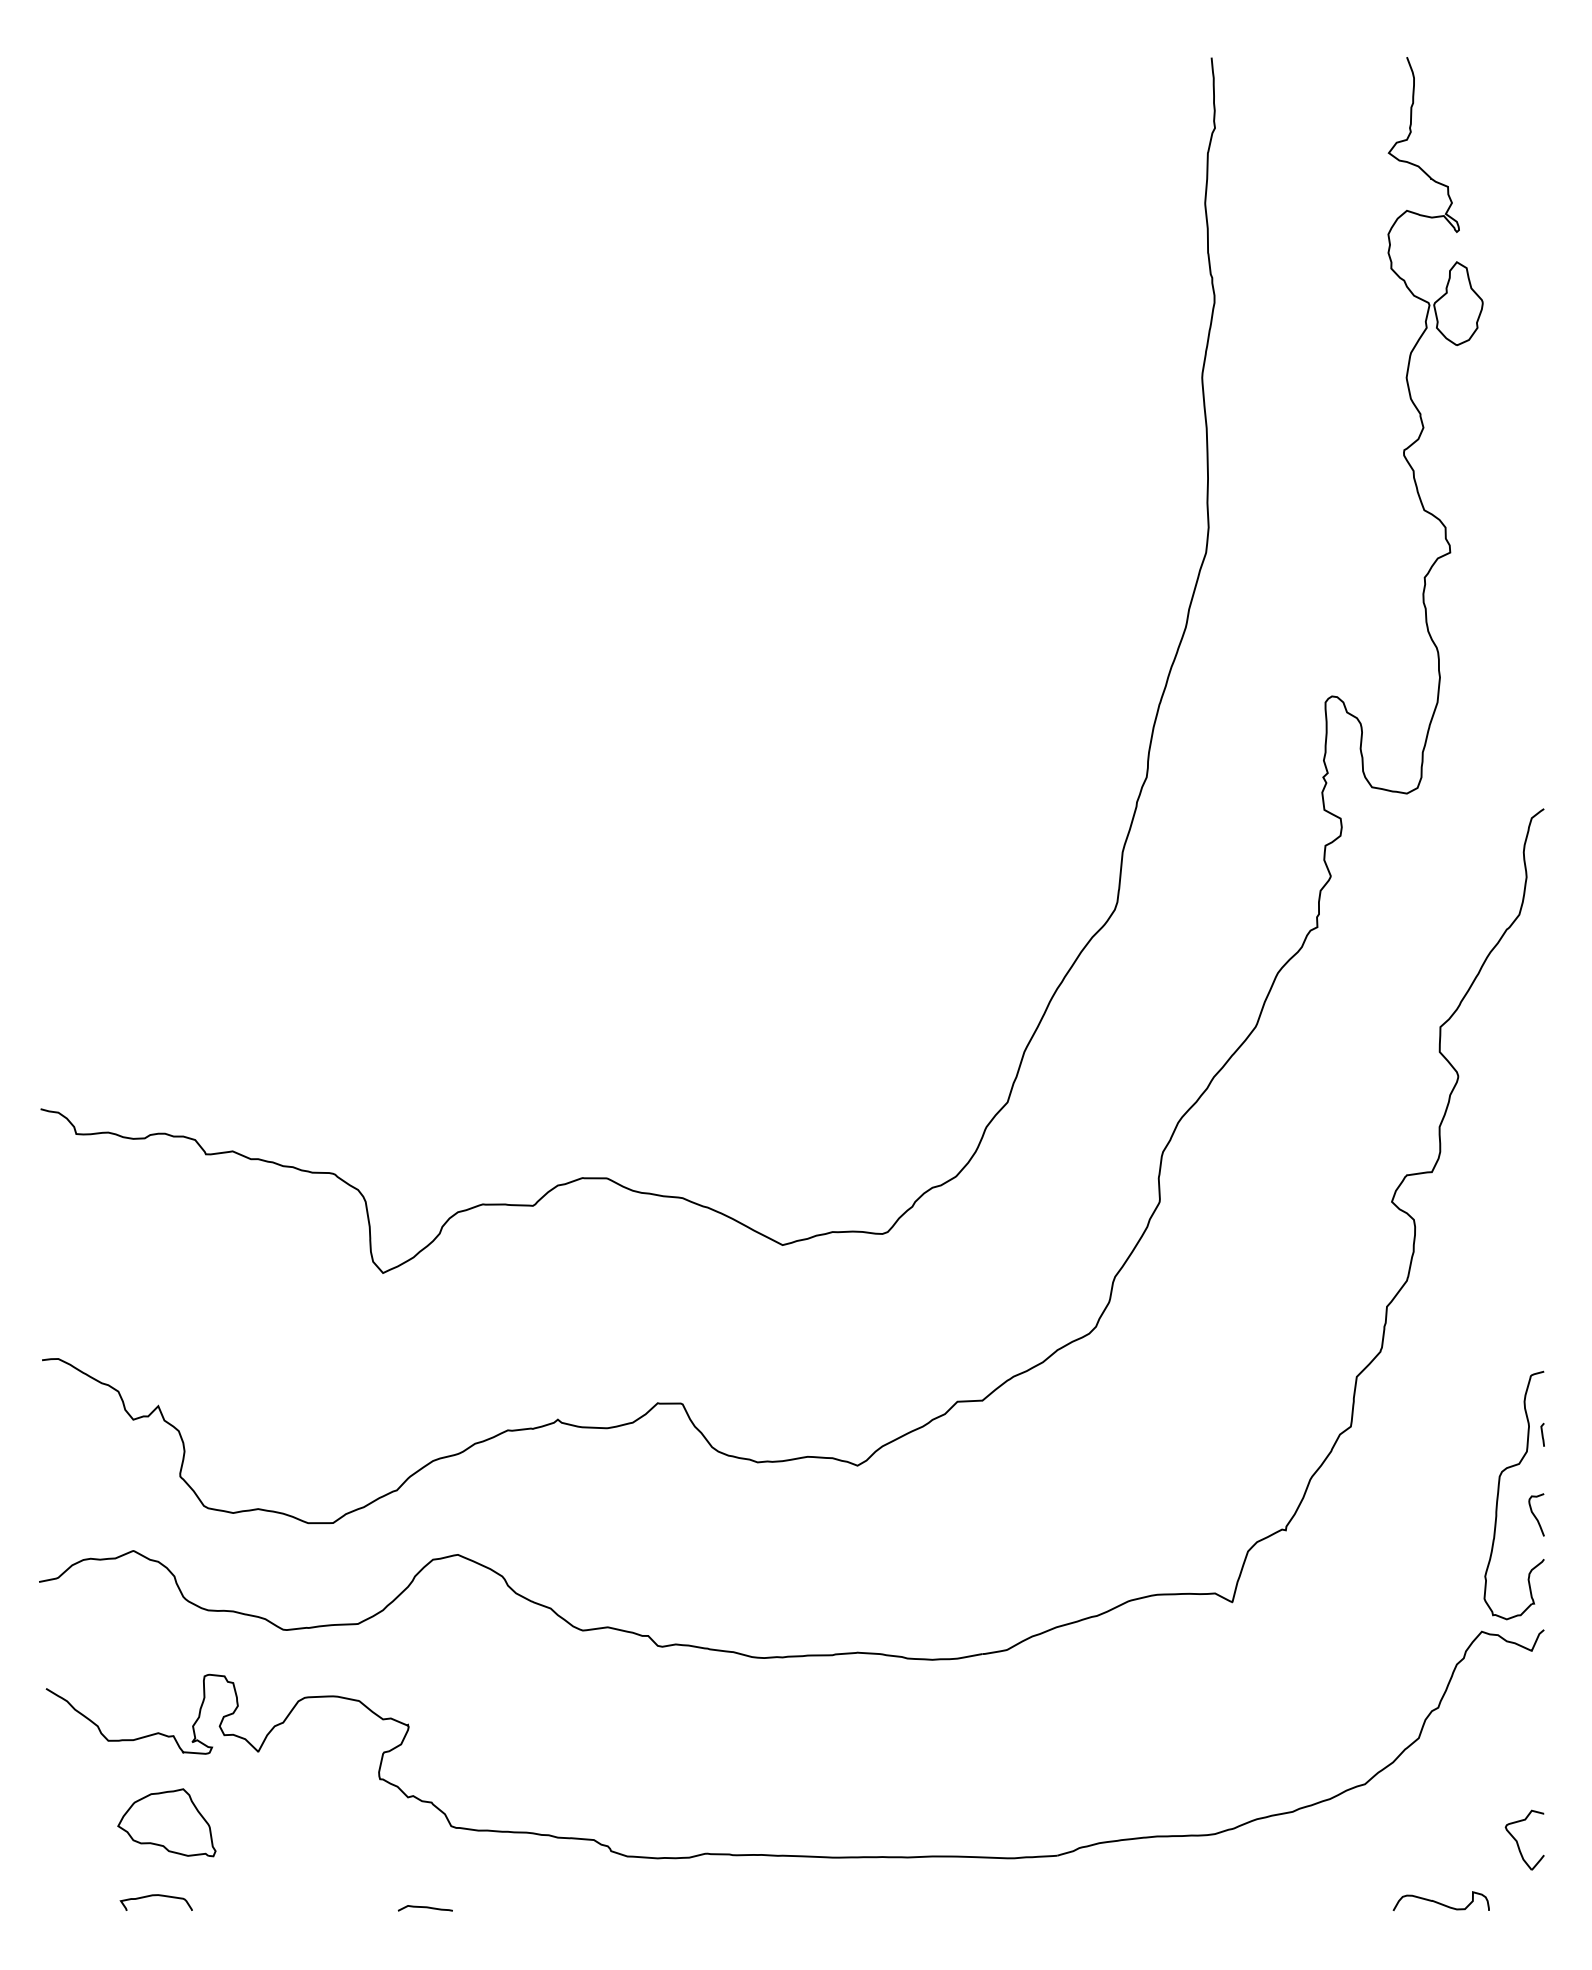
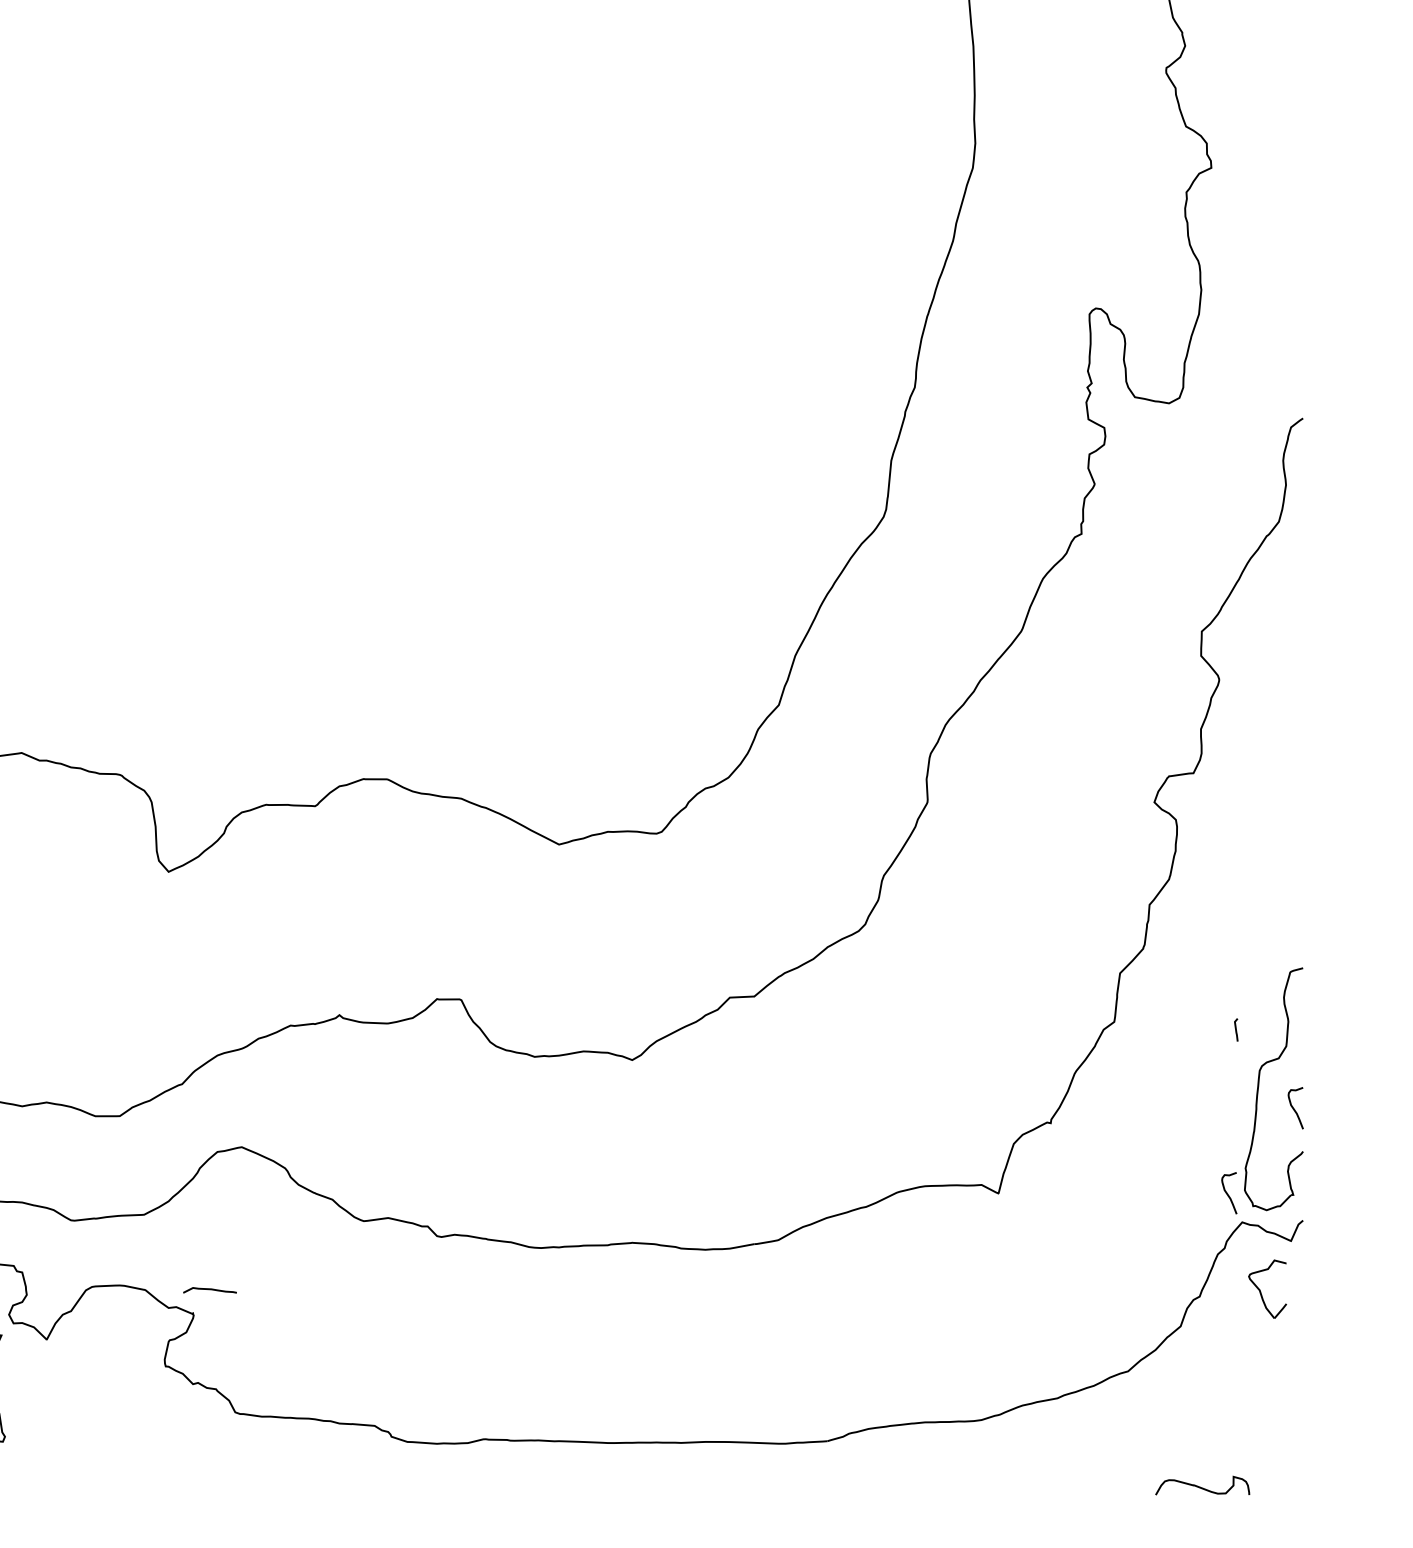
line: (1542, 1434) -> (1236, 1029), moved
curve: (1467, 1602) -> (1228, 1193), added
part: (1518, 1842) -> (1261, 1291), moved
curve: (424, 1908) -> (209, 1290), moved

